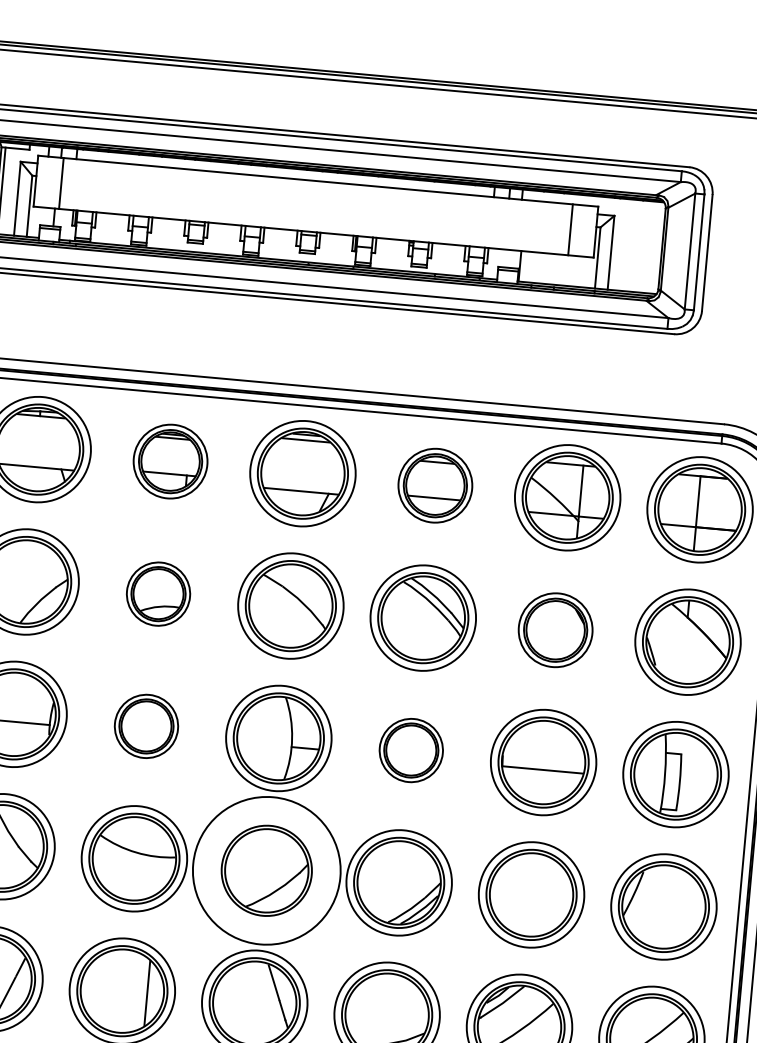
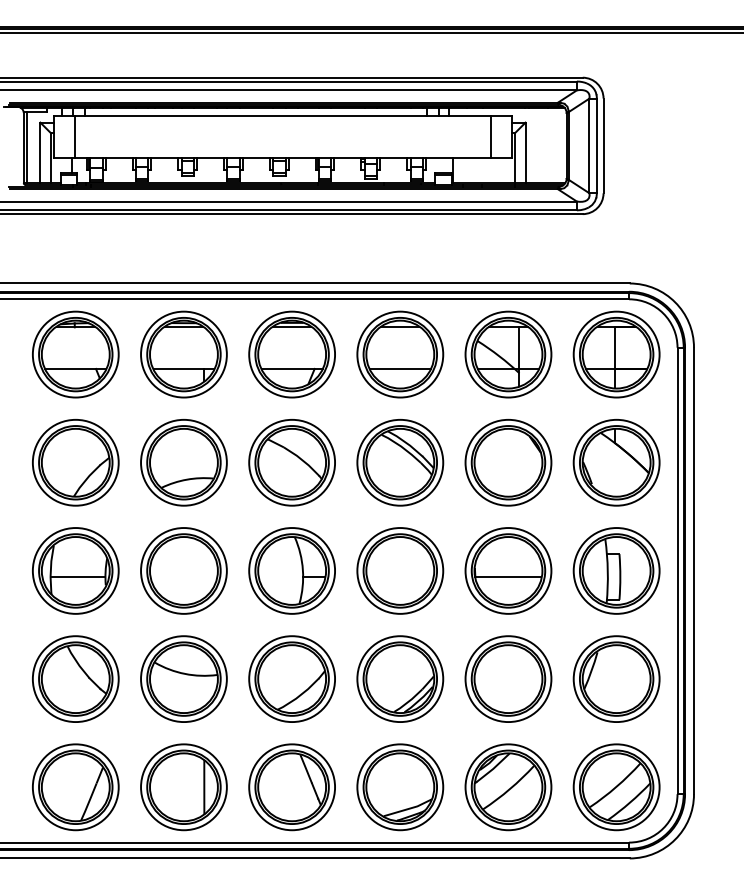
part: (170, 461) -> (183, 354), size x1.43
part: (435, 485) -> (400, 354), size x1.43
part: (157, 593) -> (183, 462), size x1.67
part: (555, 629) -> (508, 462), size x1.43
part: (145, 725) -> (183, 570), size x1.67
part: (411, 749) -> (400, 570), size x1.67
circle: (267, 871) -> (292, 679), size x0.71

